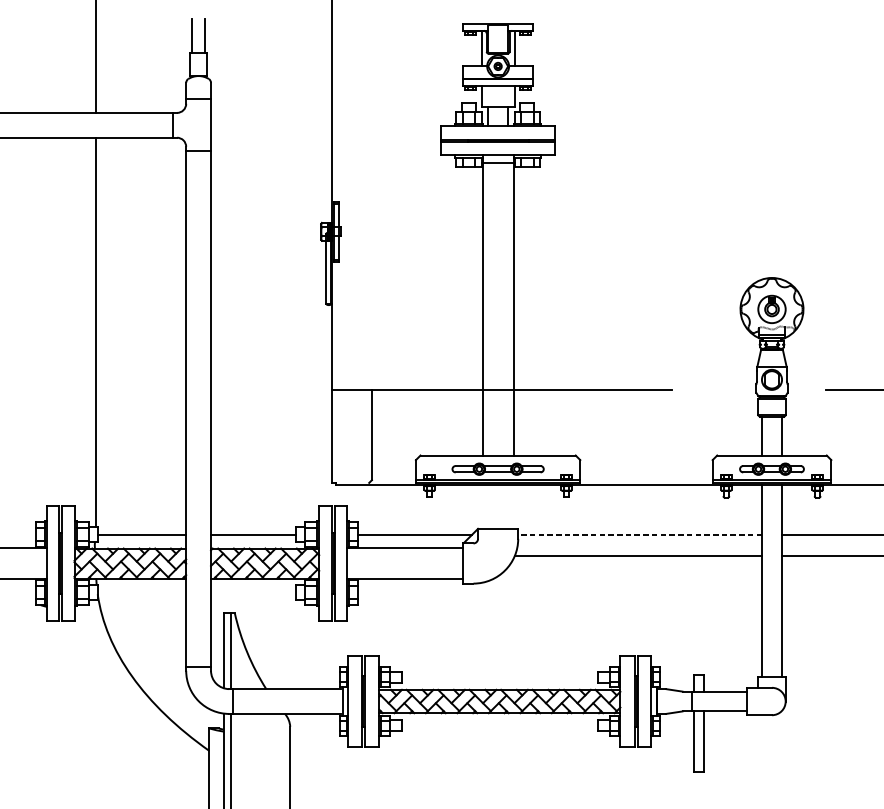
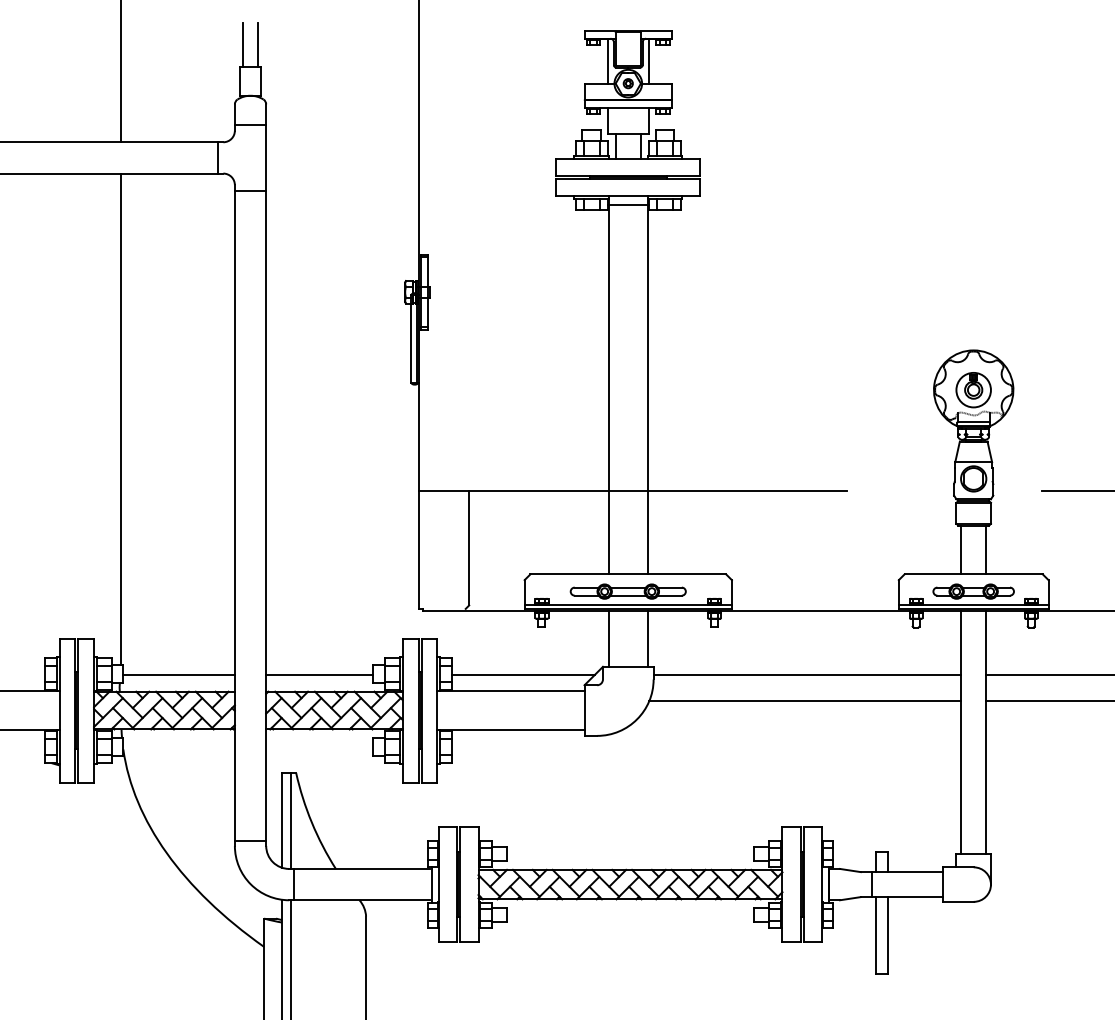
line: (482, 506) -> (608, 638), added
line: (513, 506) -> (647, 638), added
line: (640, 534) -> (807, 674), dashed -> solid

